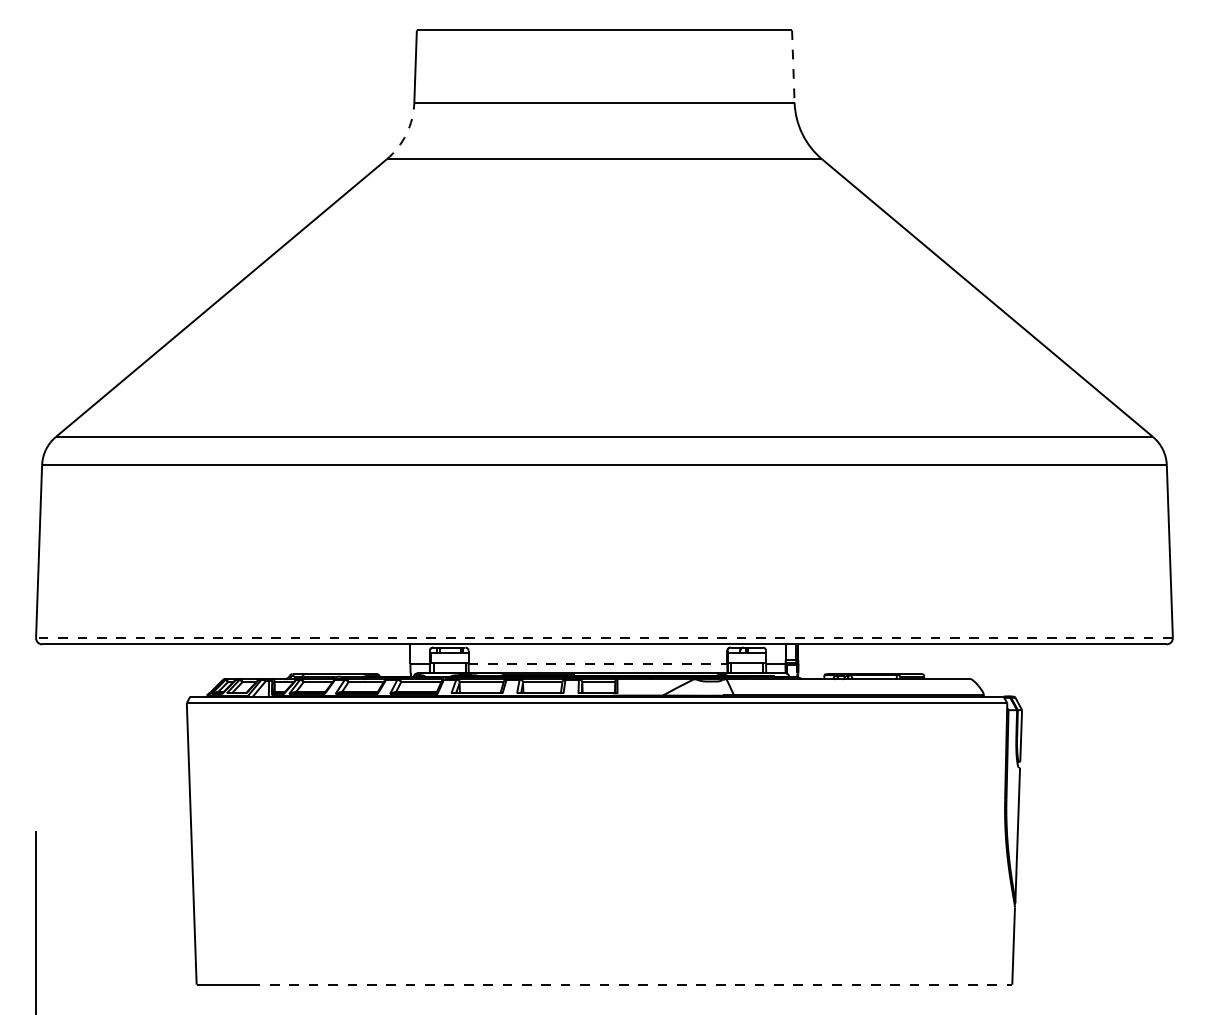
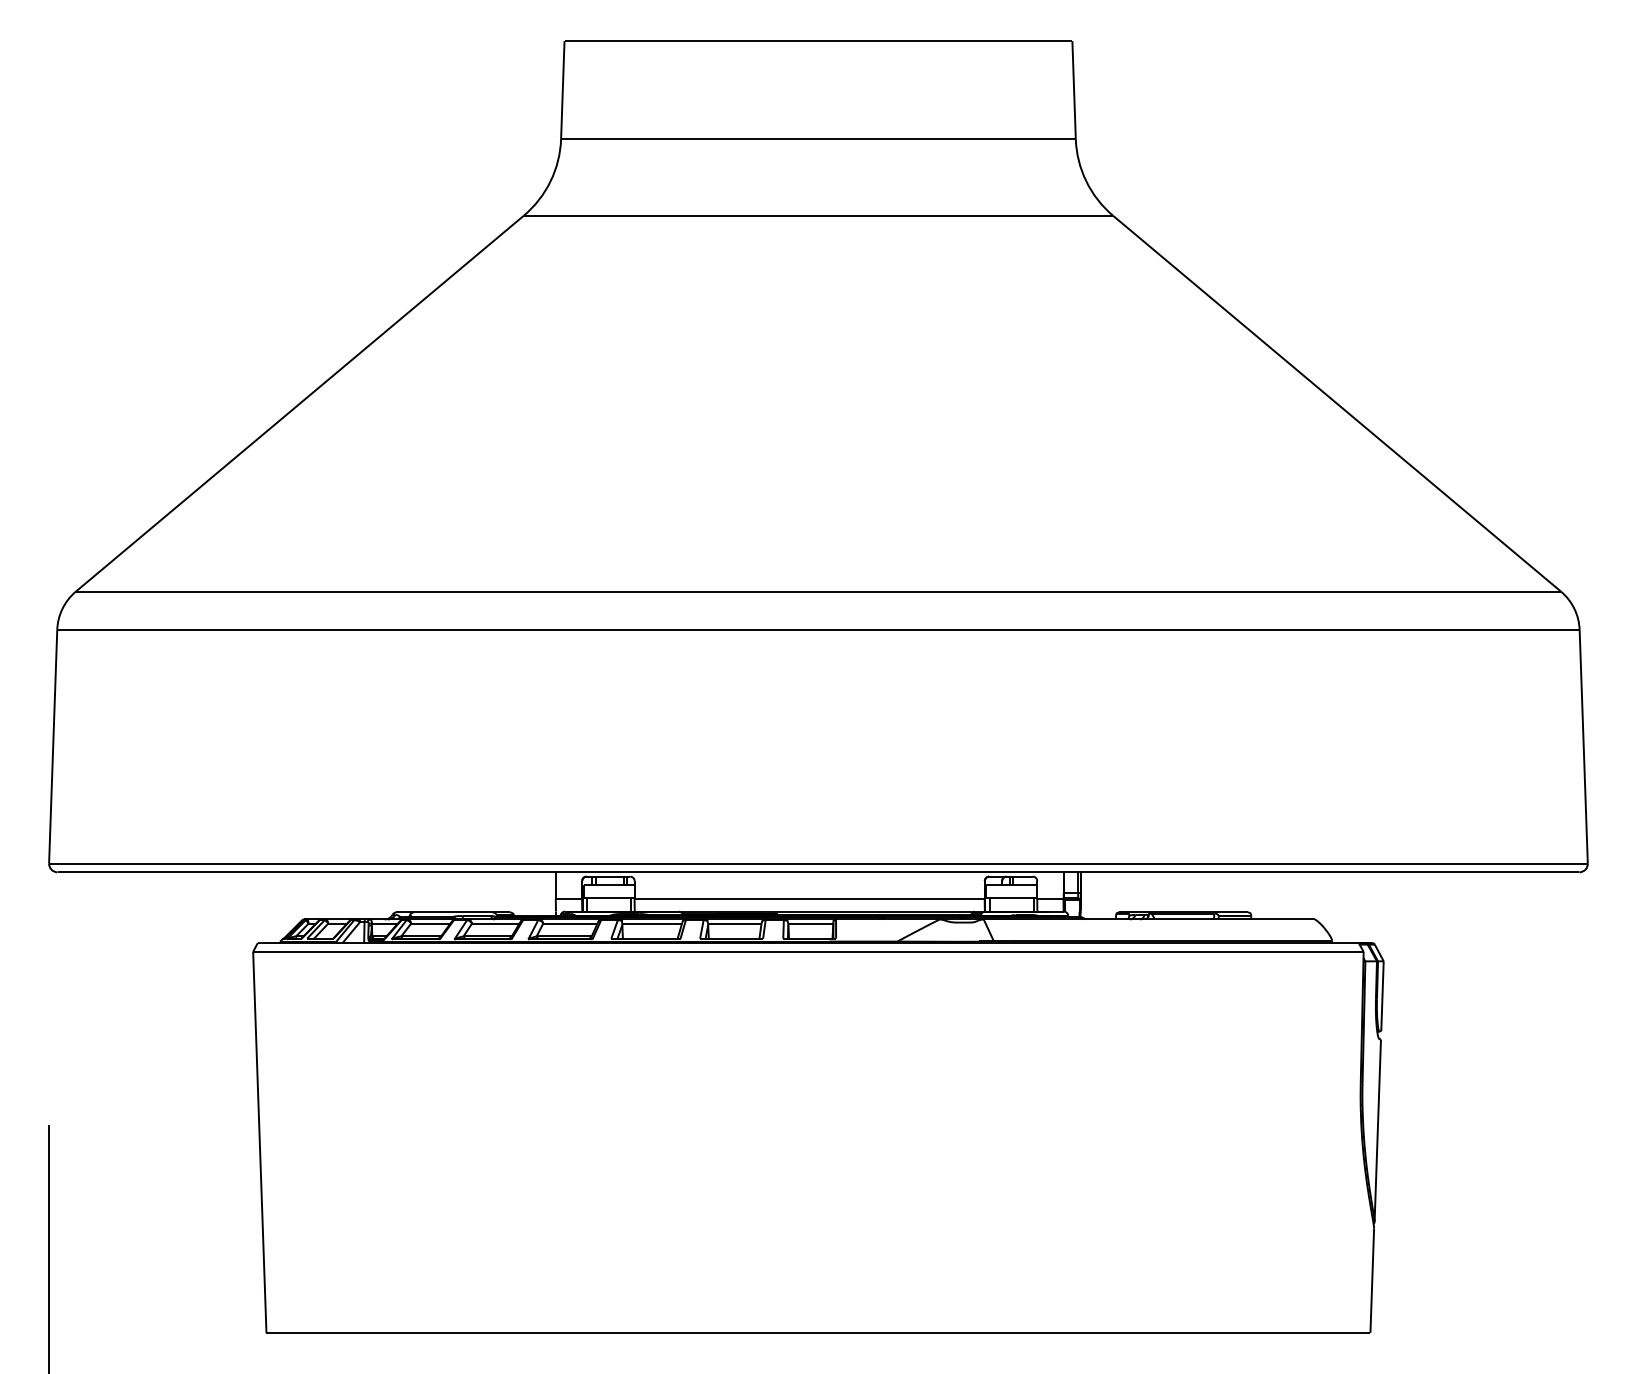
line: (793, 66) -> (1074, 90), dashed -> solid
line: (406, 134) -> (550, 181), dashed -> solid
line: (603, 637) -> (817, 863), dashed -> solid
line: (598, 663) -> (810, 898), dashed -> solid
line: (631, 984) -> (855, 1332), dashed -> solid

